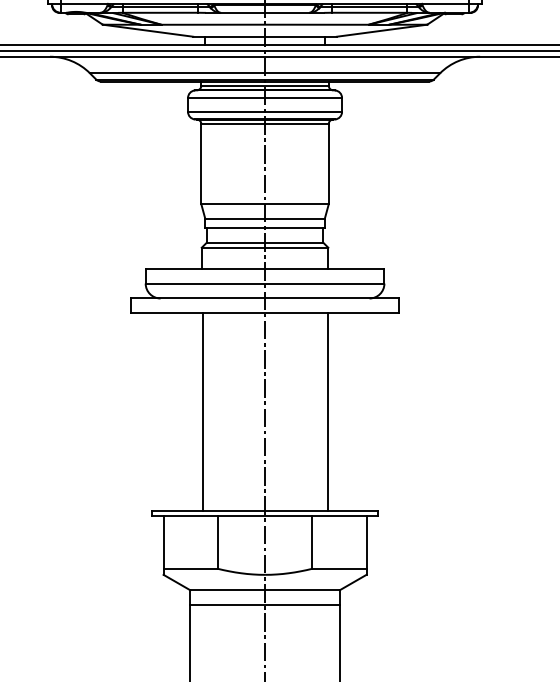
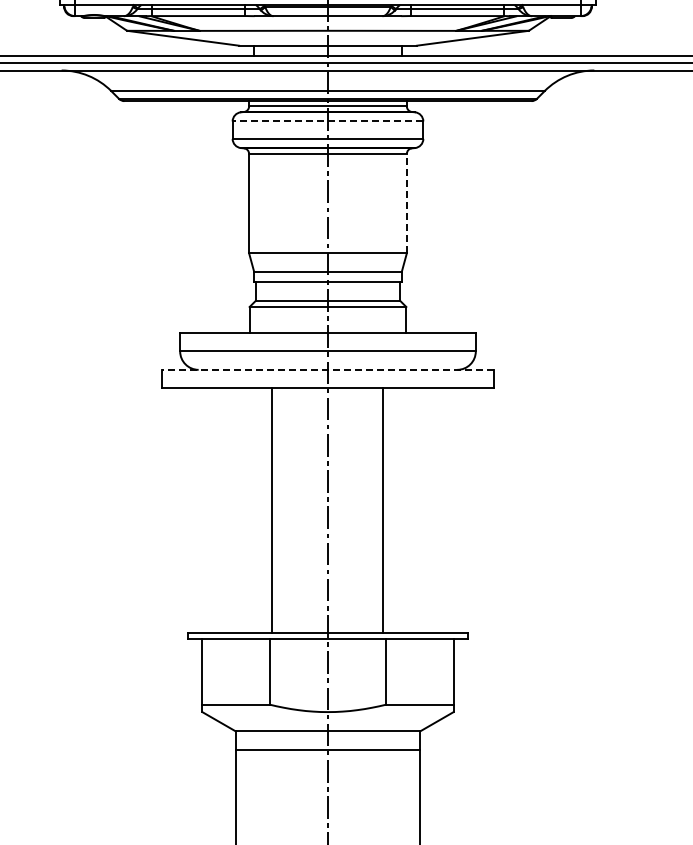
line: (264, 97) -> (327, 121), solid -> dashed
line: (328, 164) -> (406, 203), solid -> dashed
line: (264, 298) -> (327, 369), solid -> dashed
line: (202, 412) -> (271, 510), moved
line: (327, 412) -> (383, 510), moved

